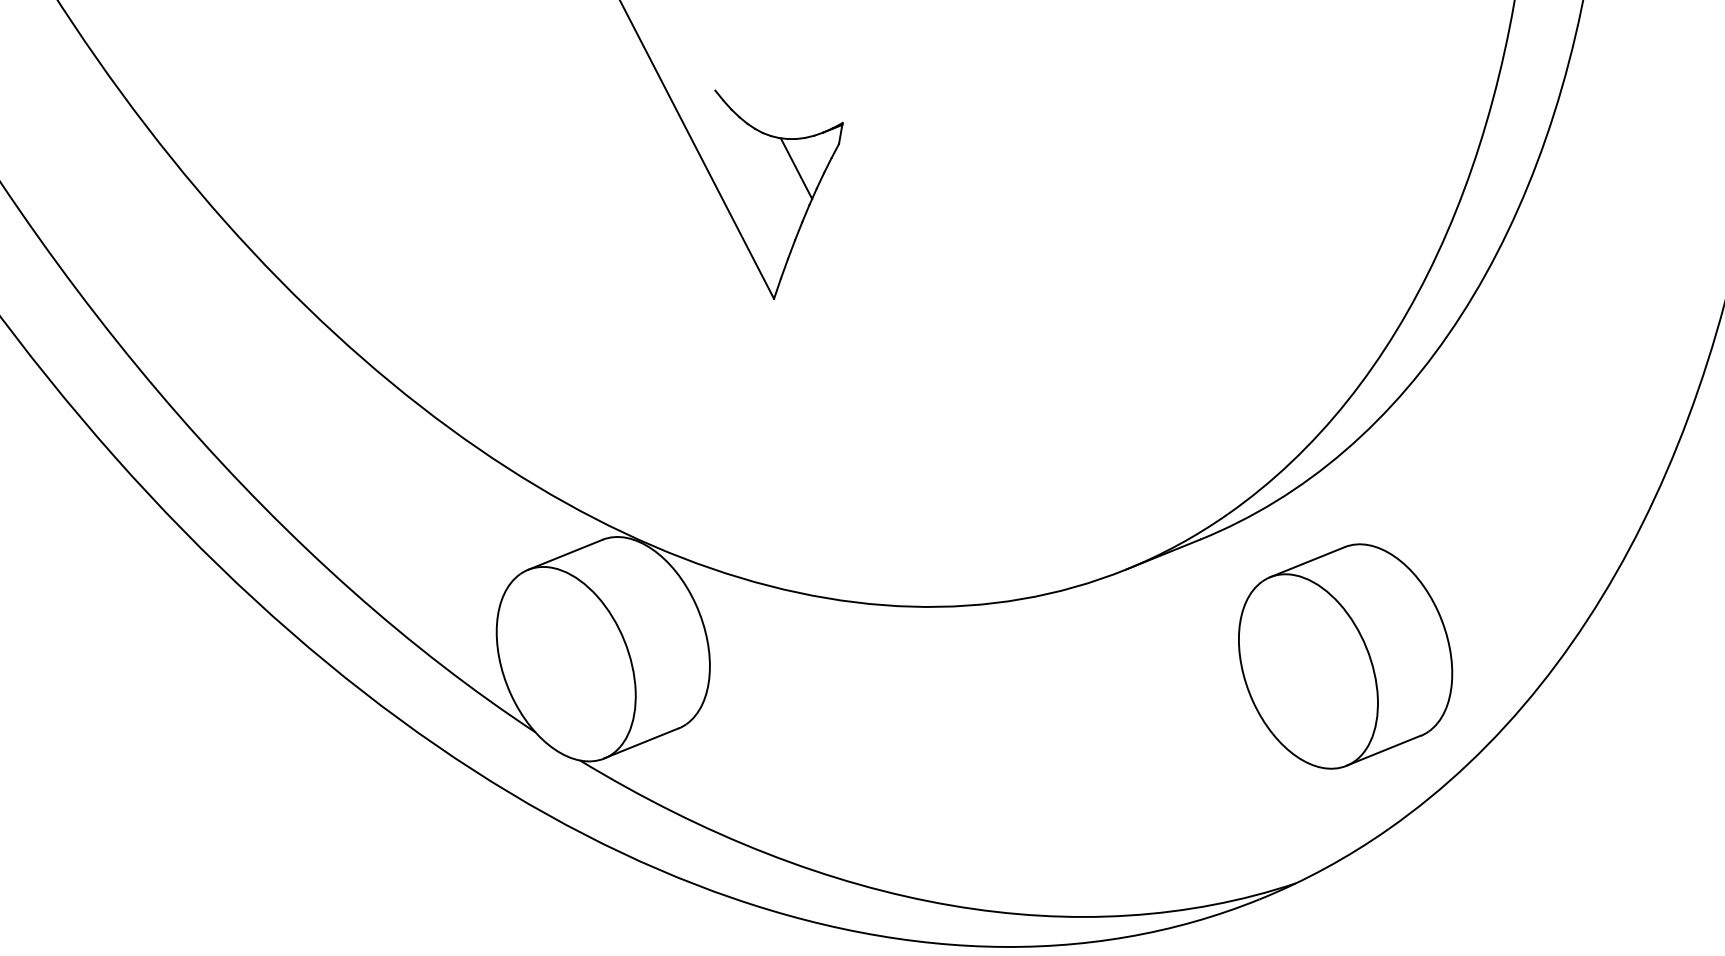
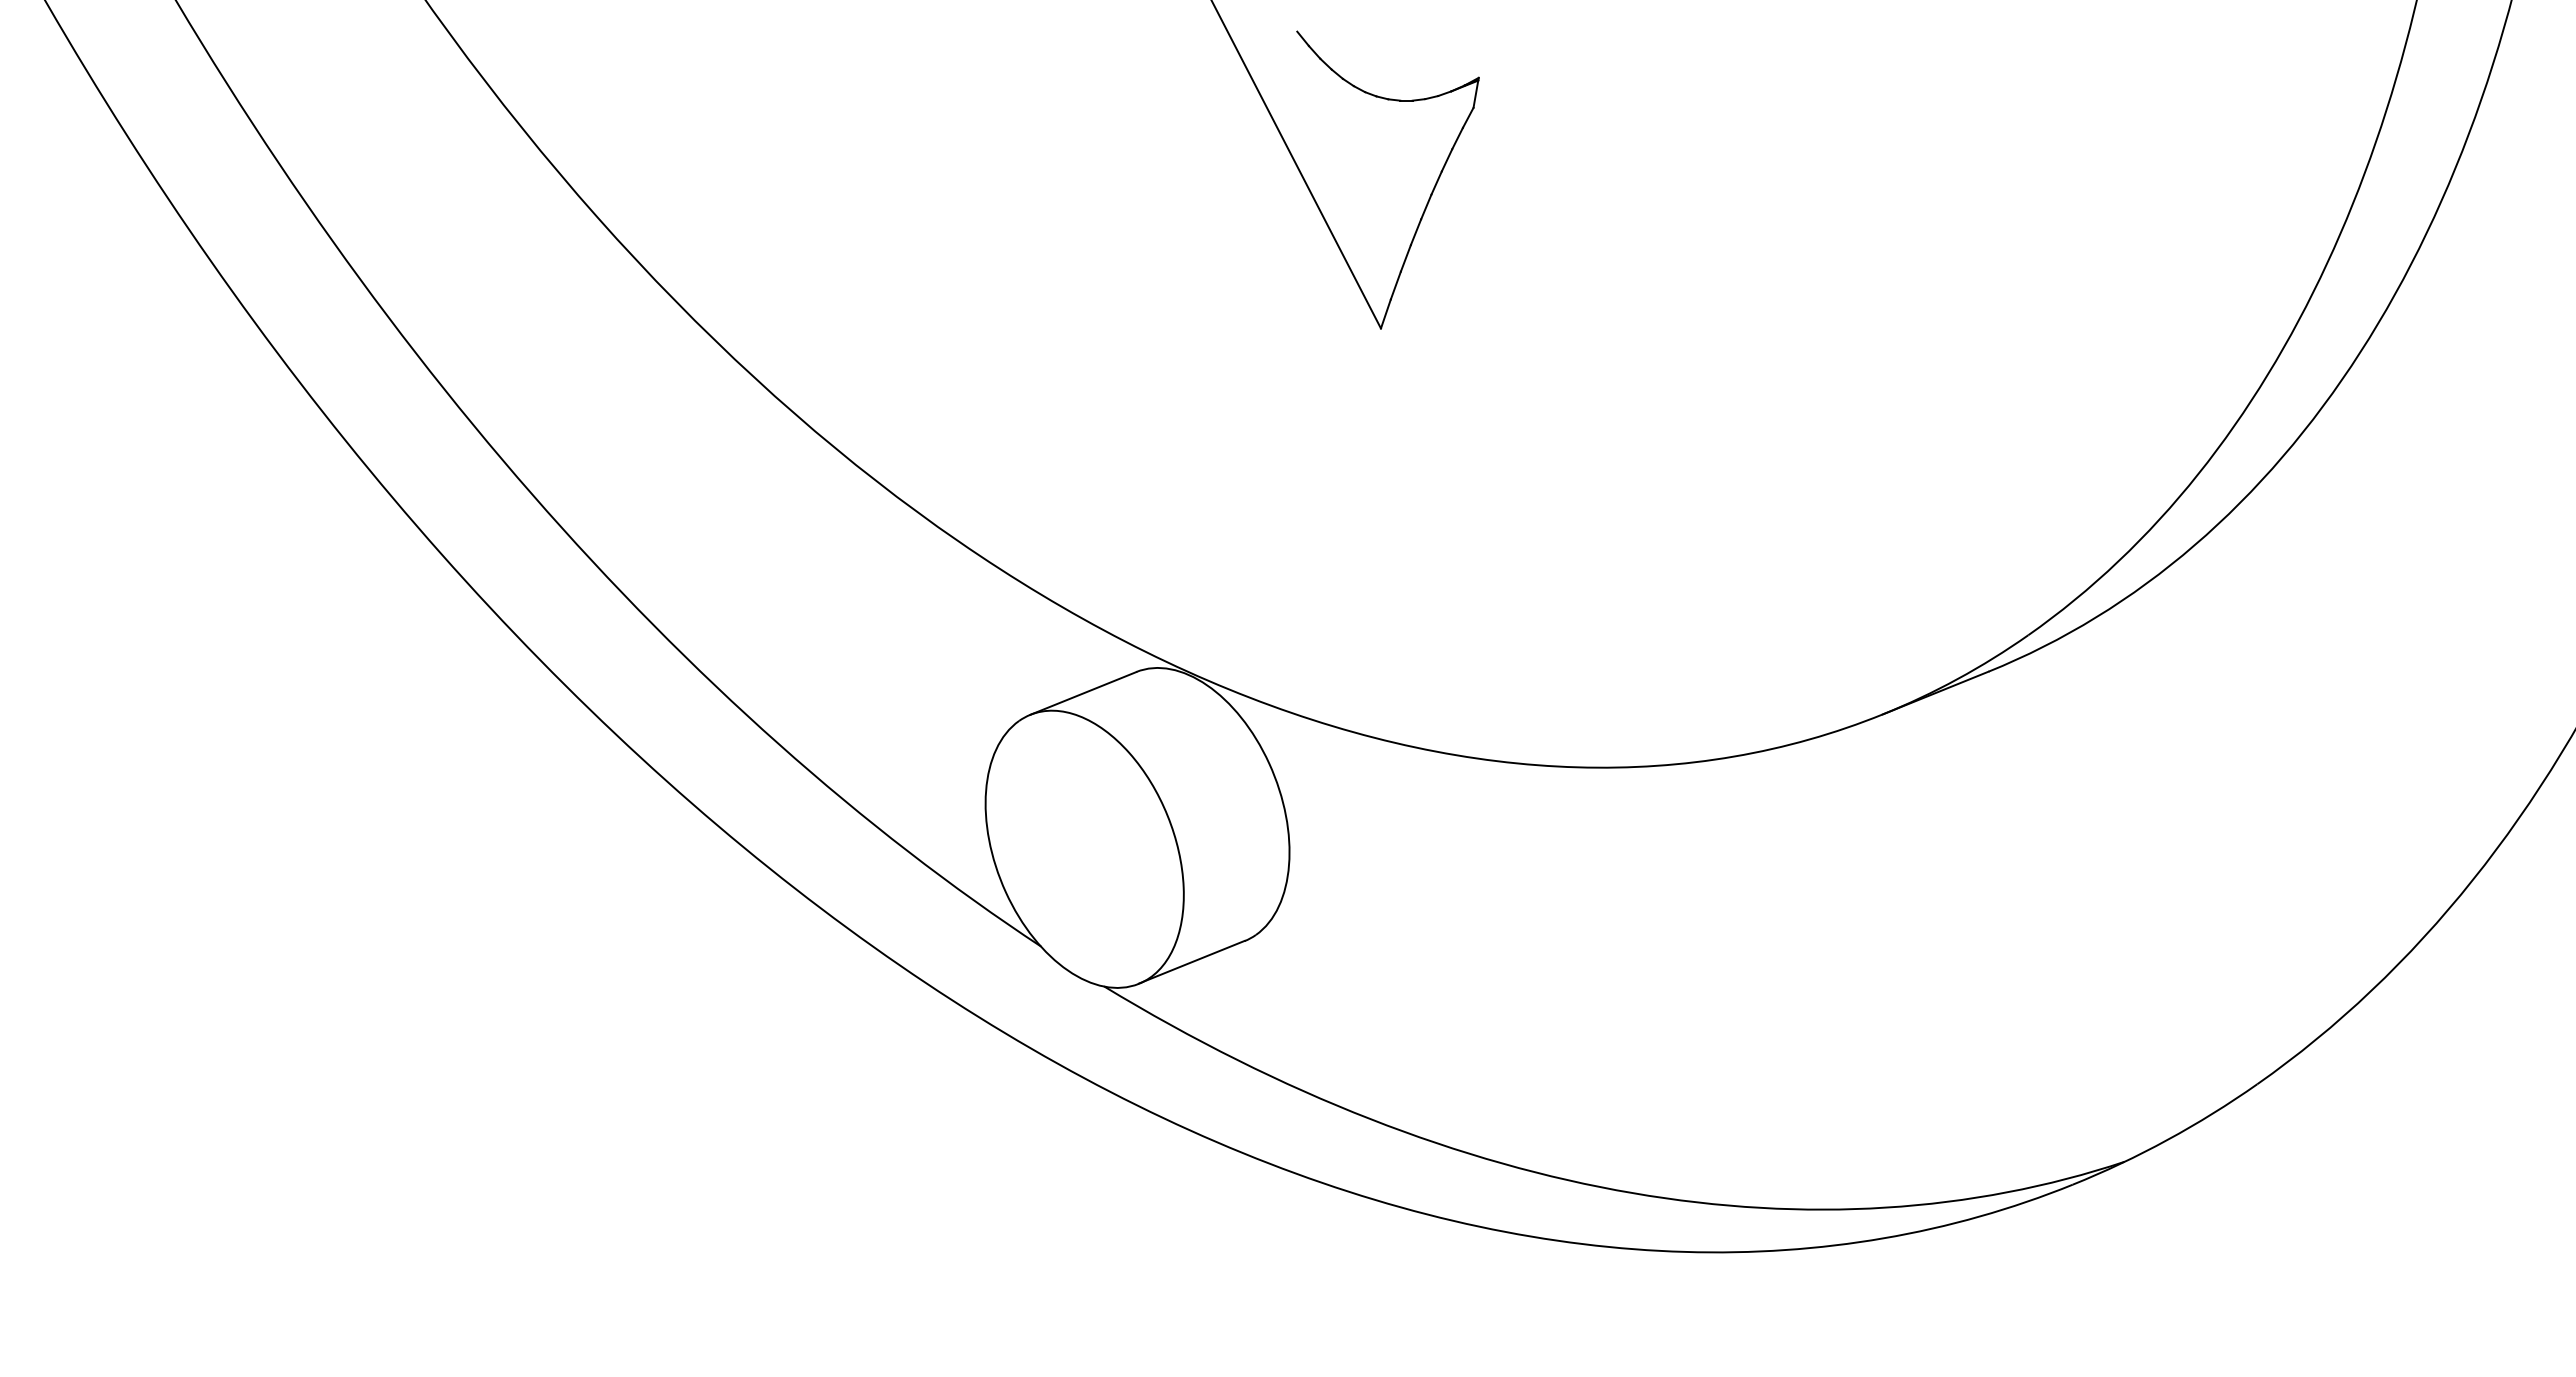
line: (796, 168) -> (1412, 142), removed
part: (1345, 656) -> (2195, 838), removed

